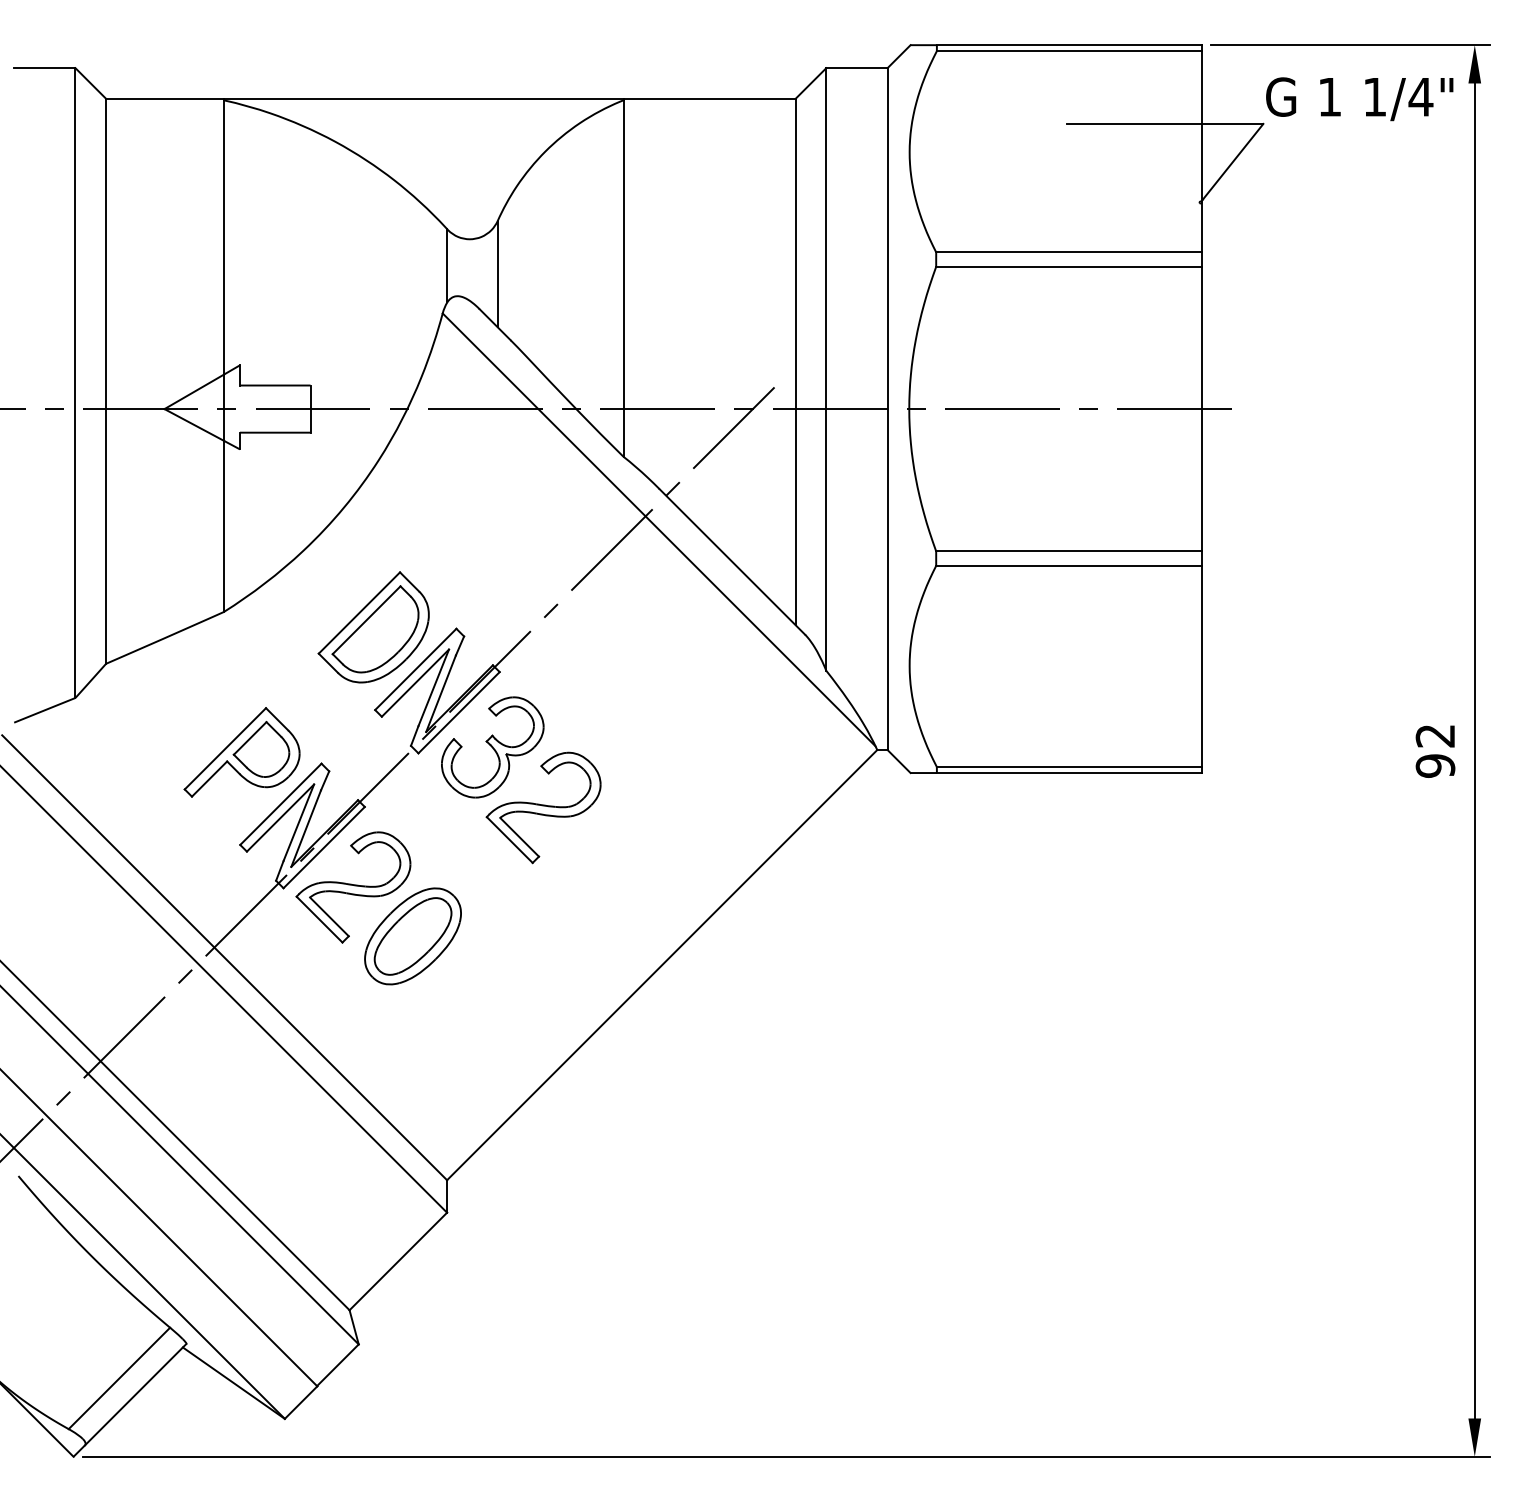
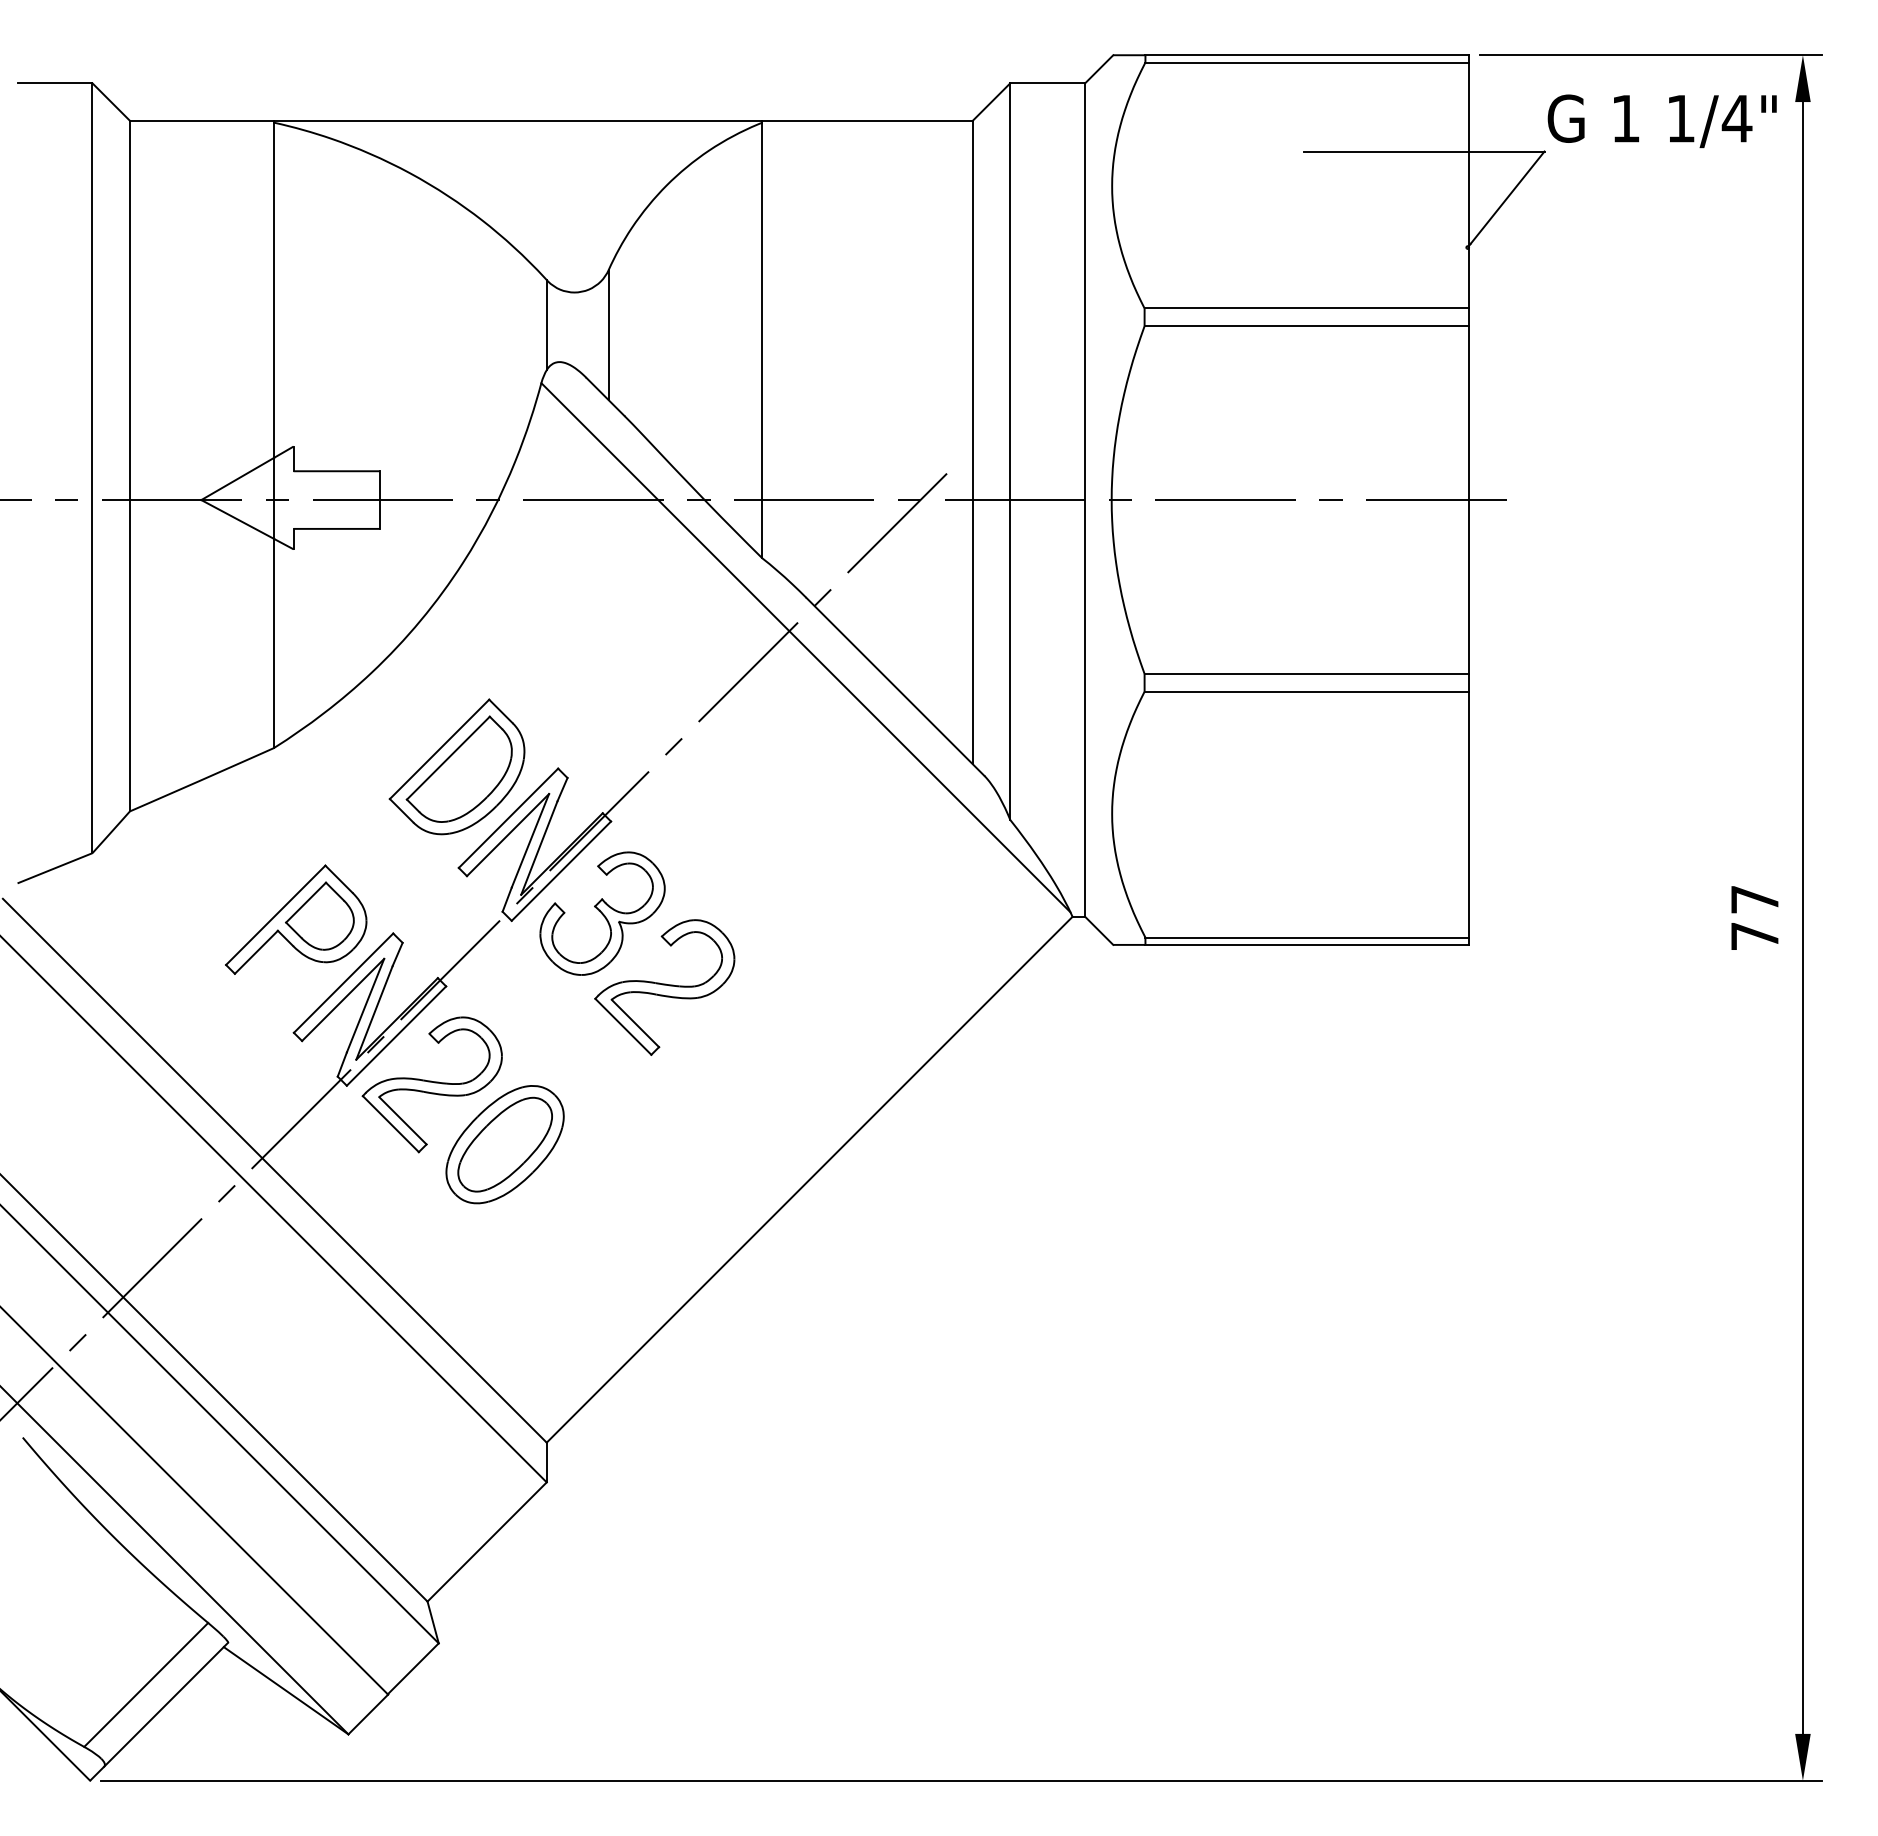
text: (1435, 751) -> (1754, 918), 92 -> 77

